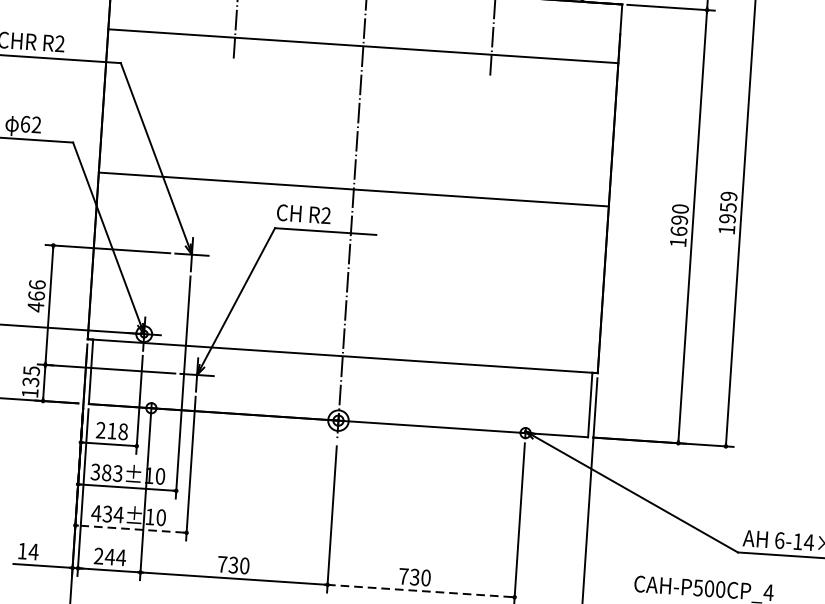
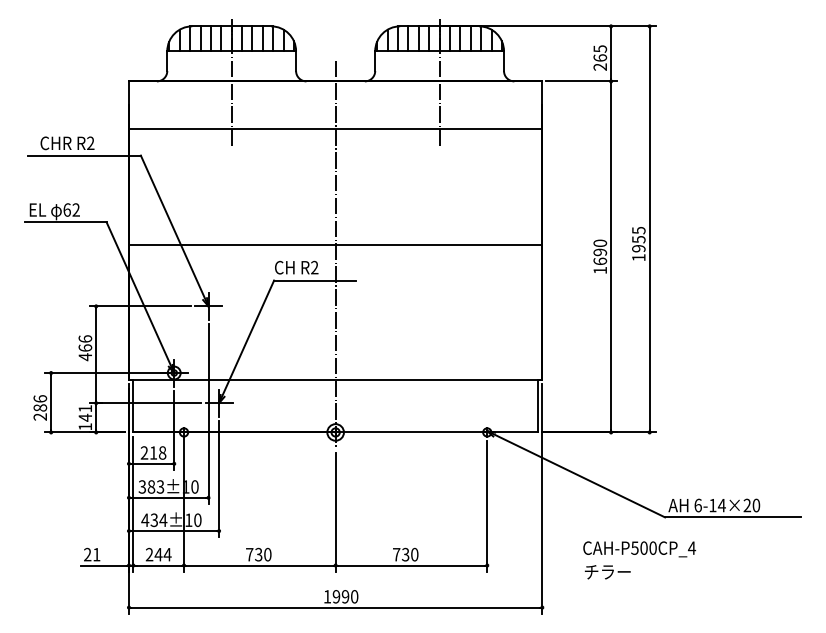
text: (728, 196) -> (638, 230), 1959 -> 1955
text: (31, 376) -> (85, 413), 135 -> 141
line: (131, 529) -> (174, 531), dashed -> solid
text: (28, 551) -> (92, 554), 14 -> 21
line: (421, 591) -> (411, 565), dashed -> solid

